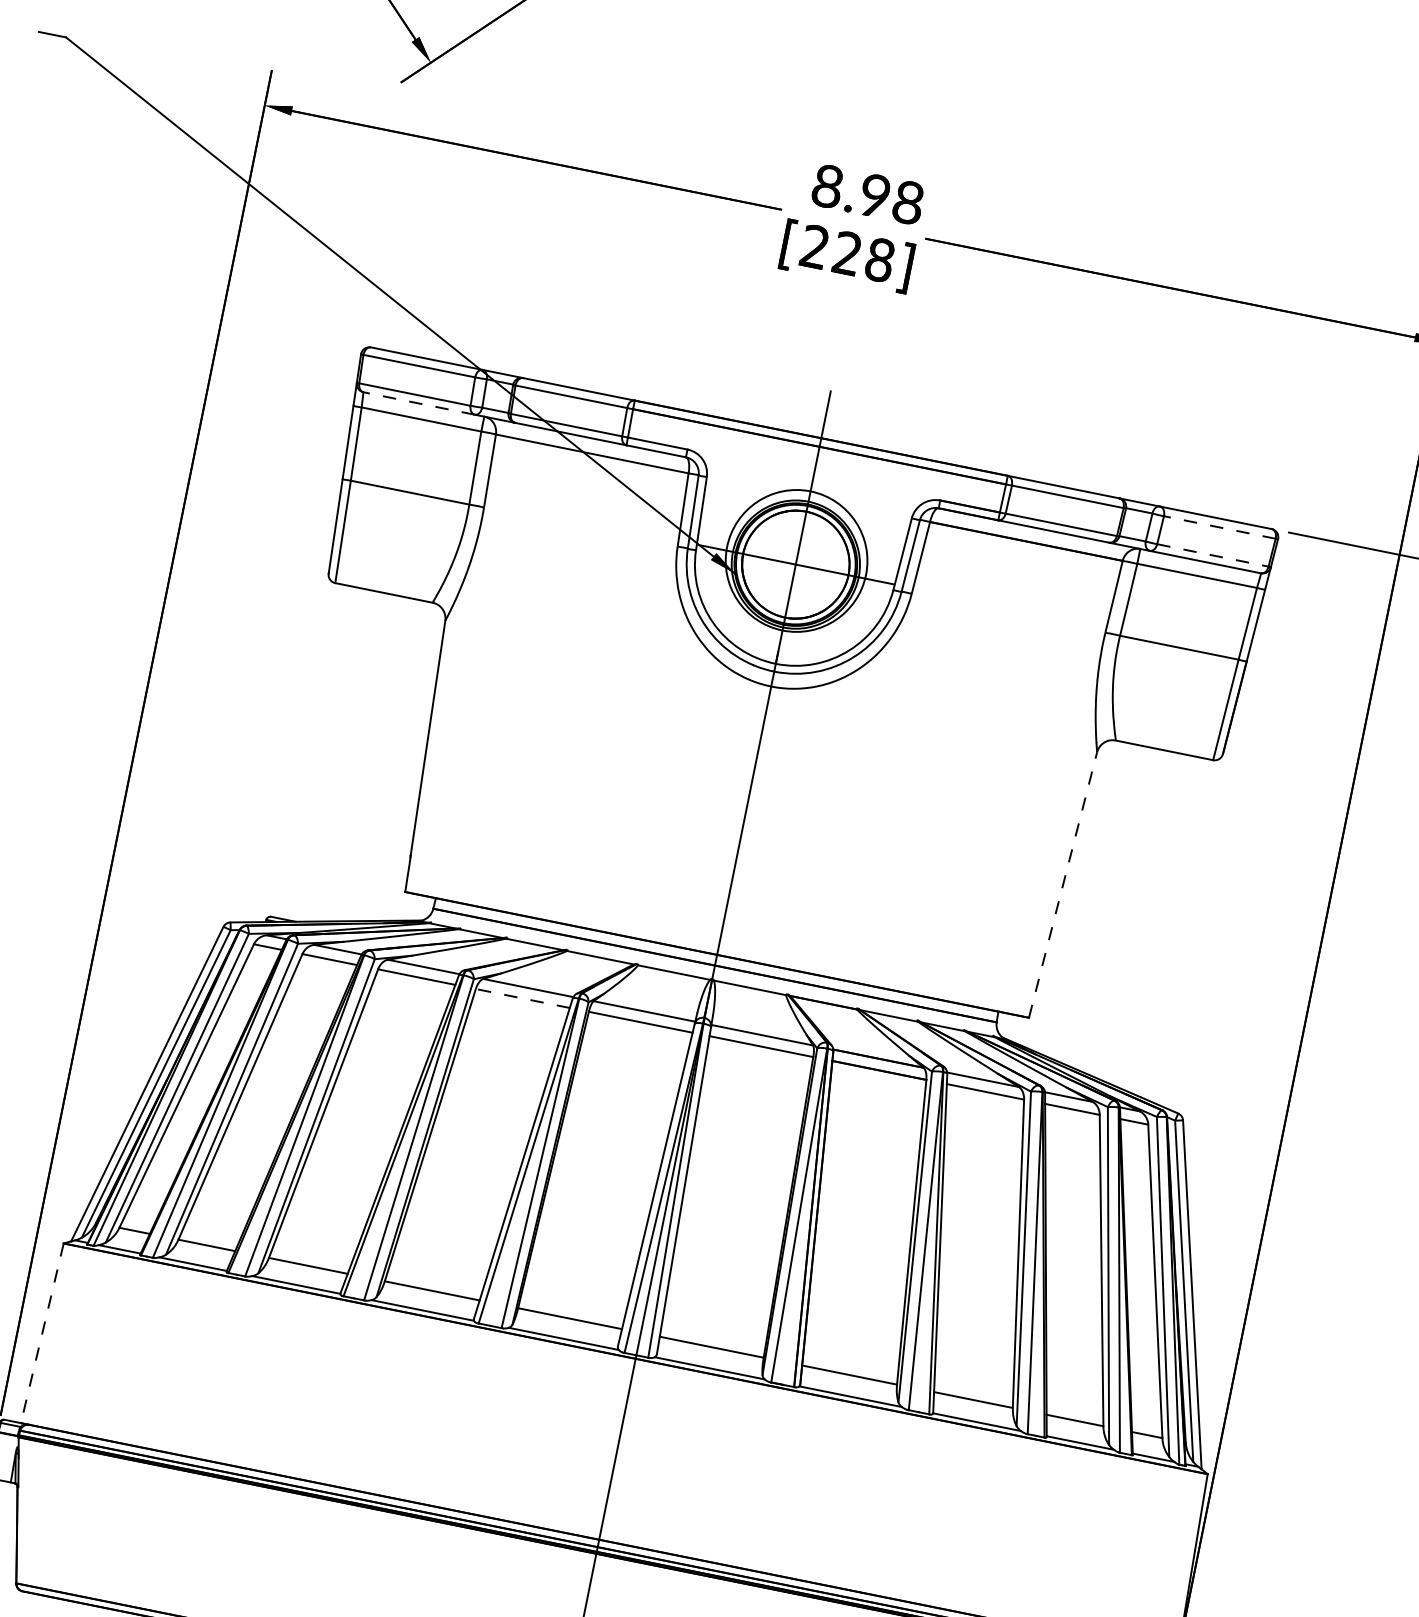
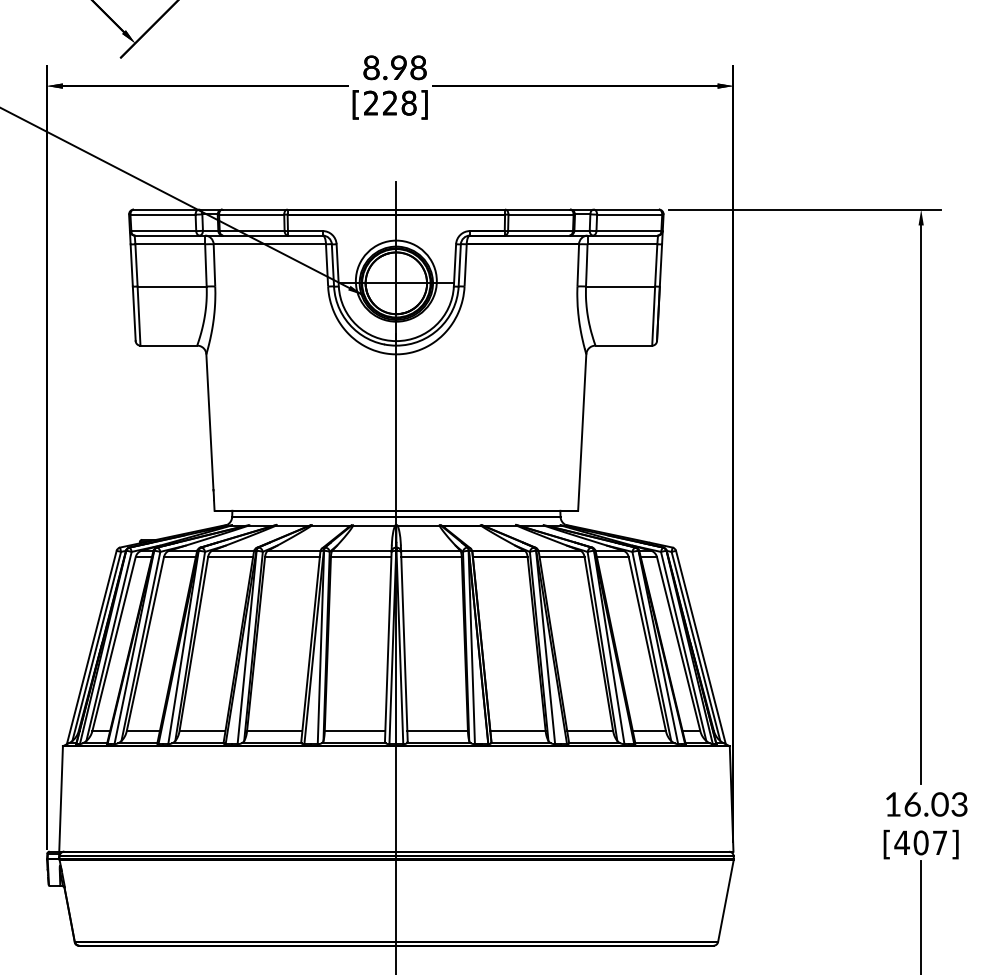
line: (418, 403) -> (166, 235), dashed -> solid
line: (1219, 527) -> (629, 214), dashed -> solid
line: (1213, 556) -> (629, 231), dashed -> solid
line: (1063, 884) -> (582, 432), dashed -> solid
line: (521, 998) -> (291, 557), dashed -> solid
line: (43, 1332) -> (61, 798), dashed -> solid

